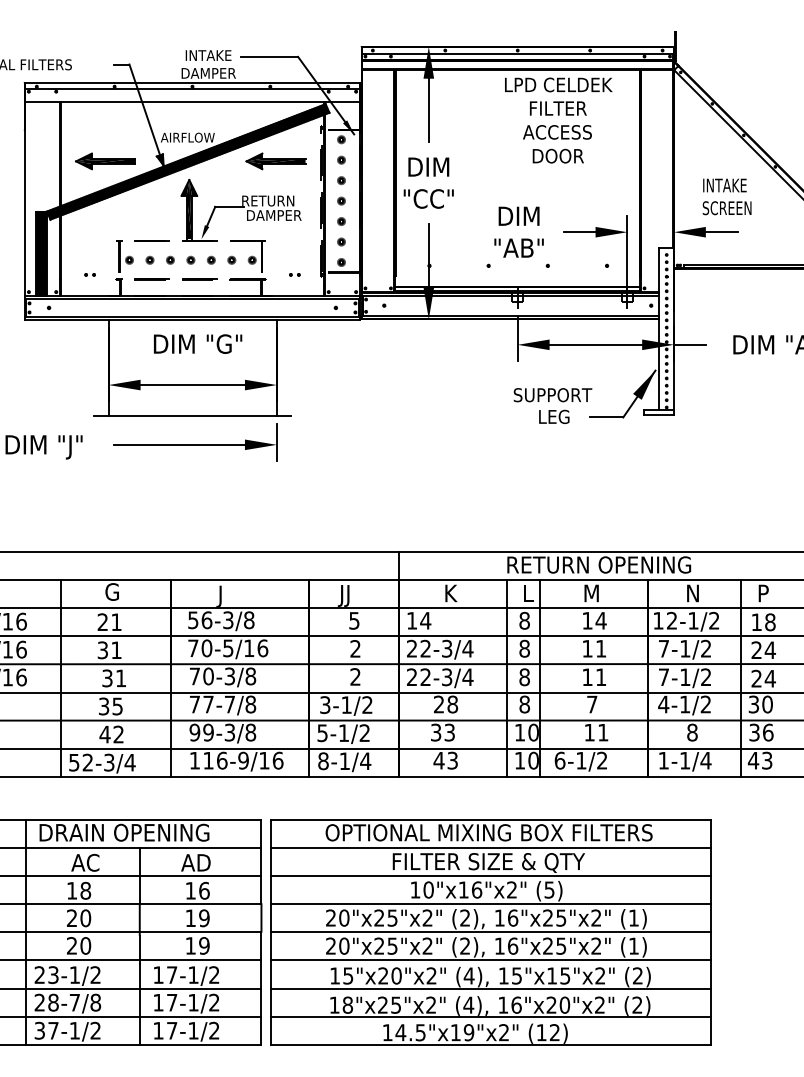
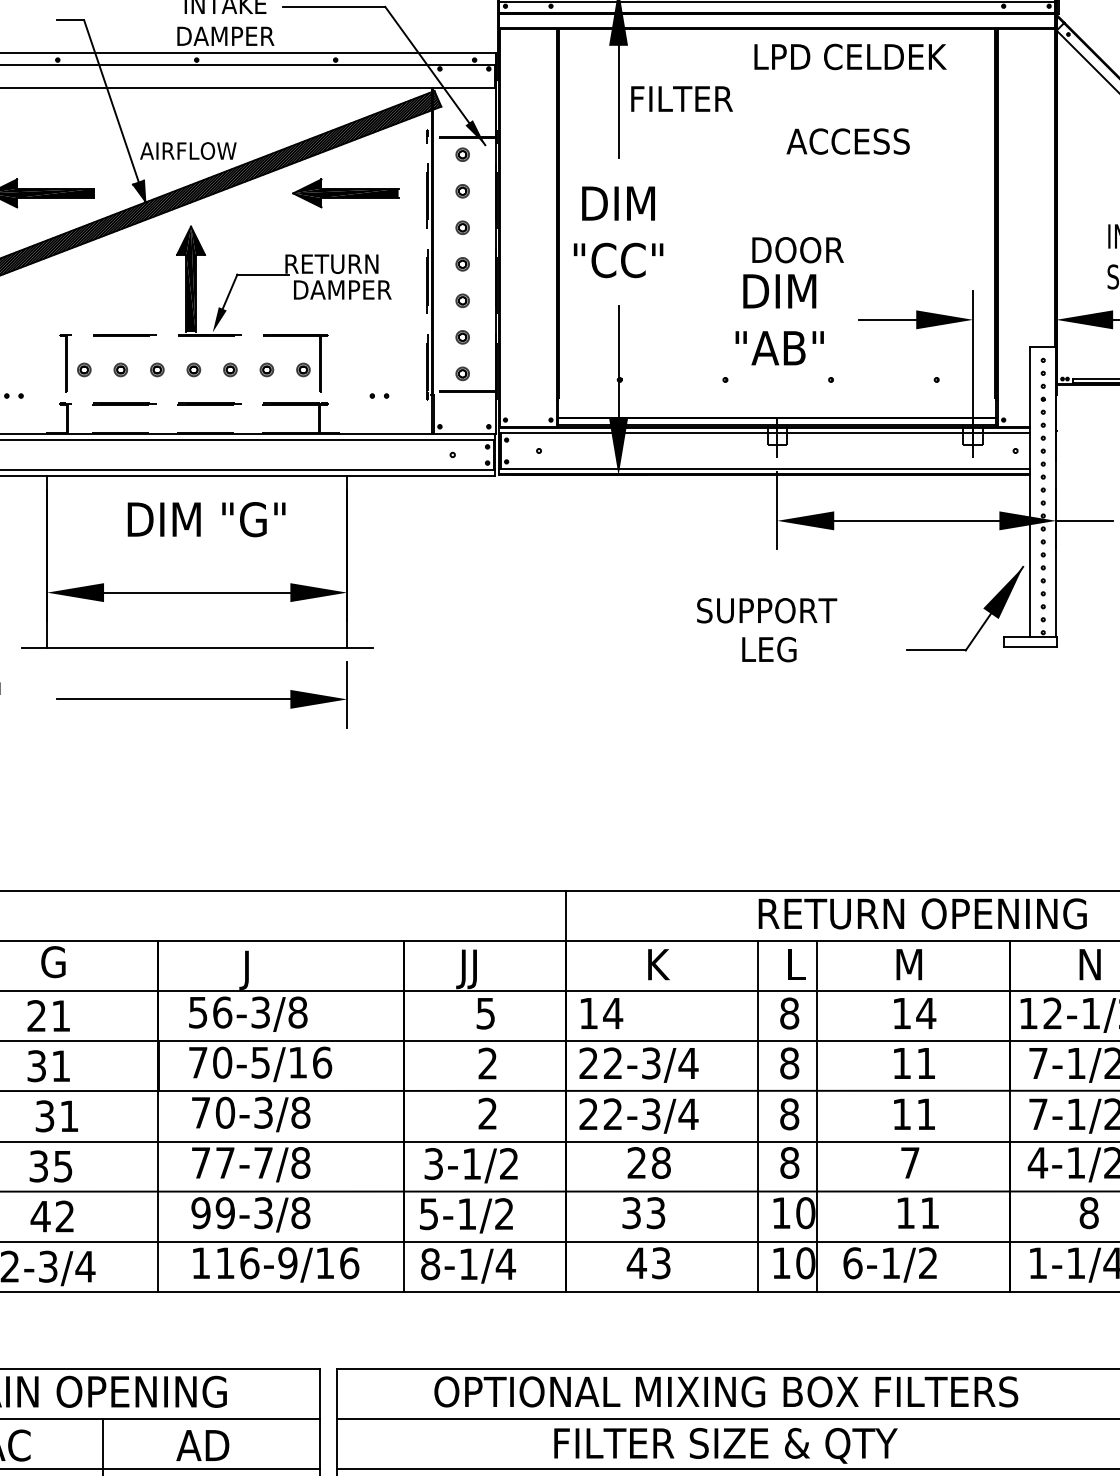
text: (558, 108) -> (682, 98), moved
text: (557, 155) -> (796, 248), moved
text: (552, 405) -> (766, 629), moved

